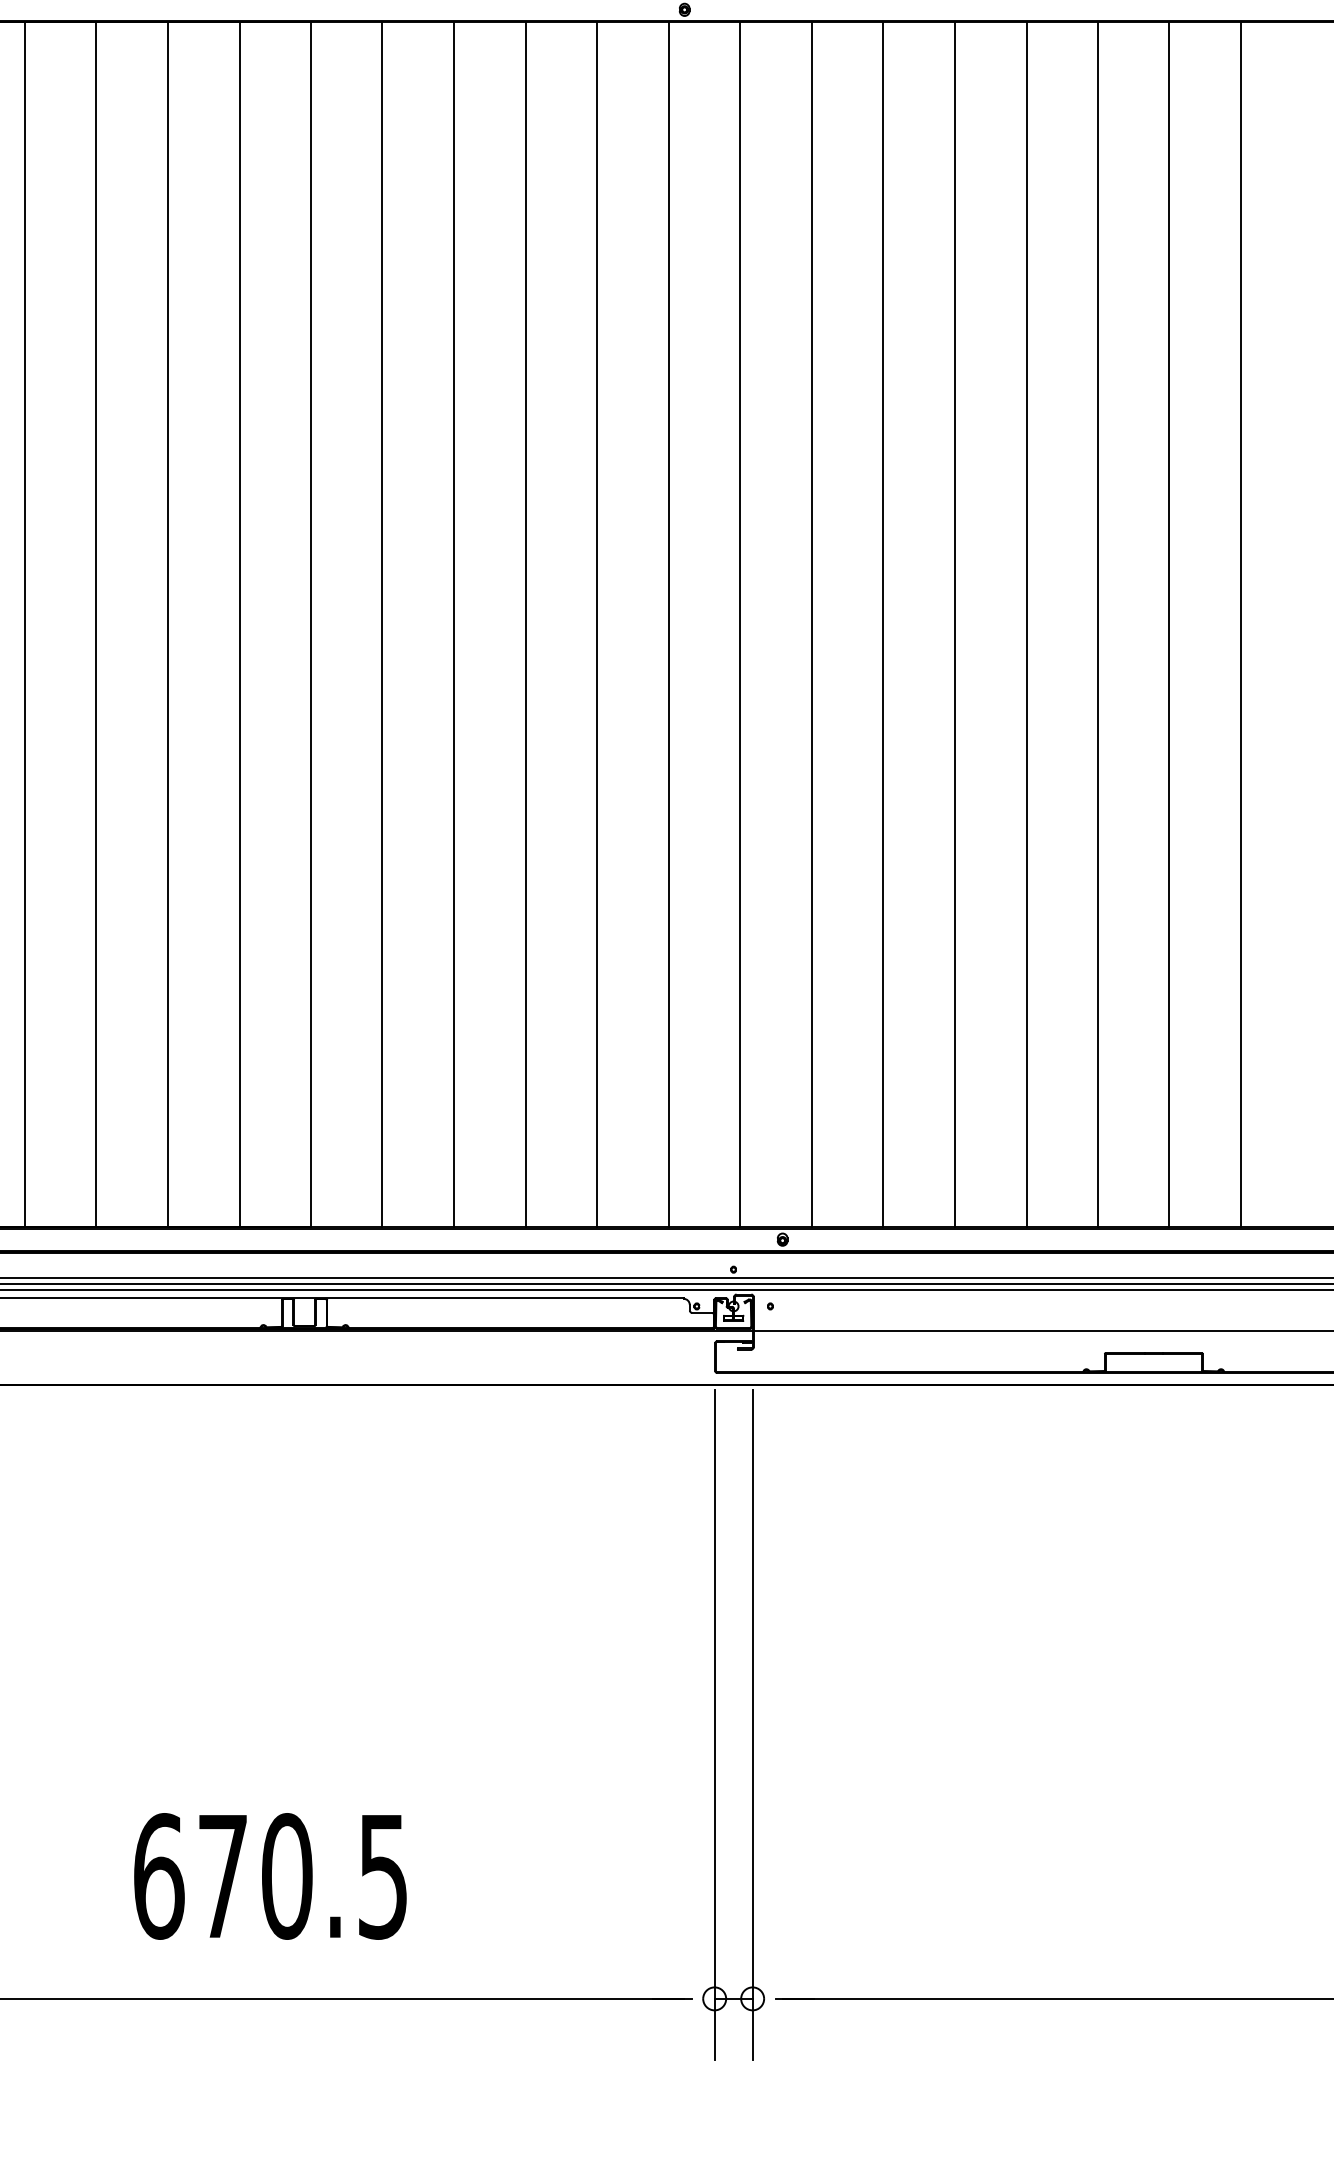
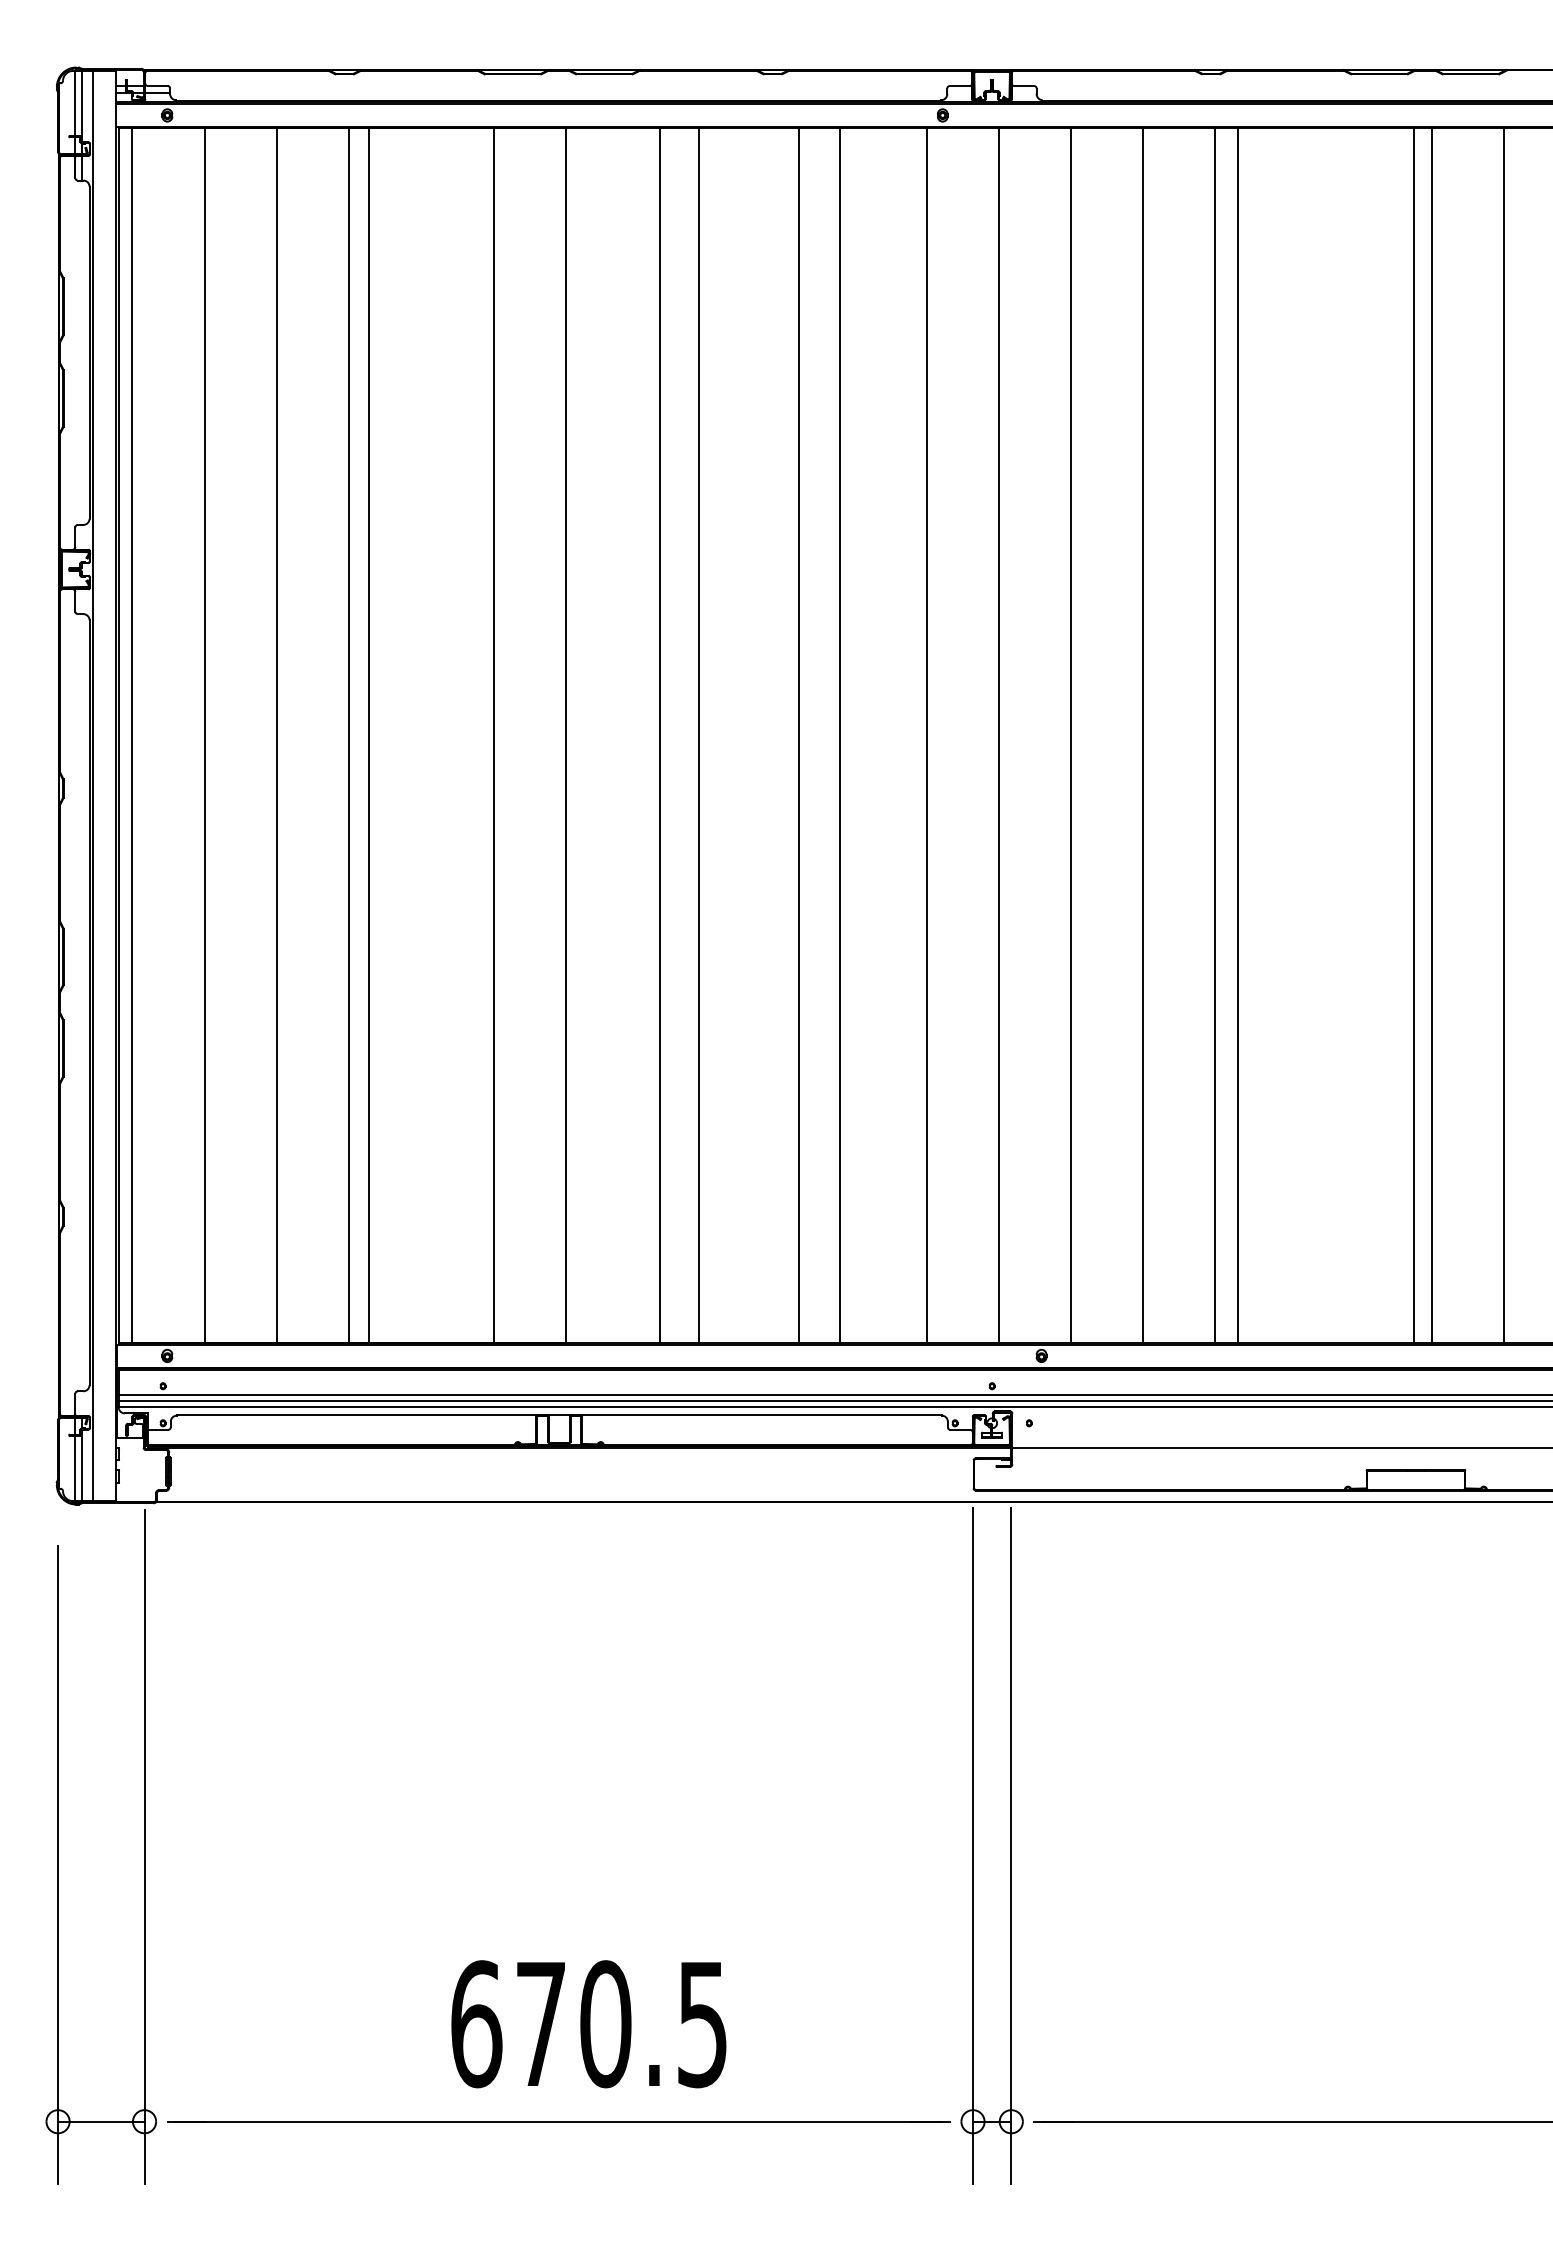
line: (167, 624) -> (368, 735), moved
line: (382, 624) -> (698, 735), moved
line: (454, 624) -> (660, 735), moved
line: (525, 624) -> (840, 735), moved
line: (597, 624) -> (798, 735), moved
line: (1026, 624) -> (1237, 735), moved
line: (1097, 624) -> (1413, 735), moved
text: (270, 1876) -> (588, 2024), moved

